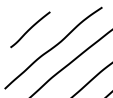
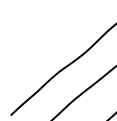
curve: (30, 29) -> (45, 36), removed

